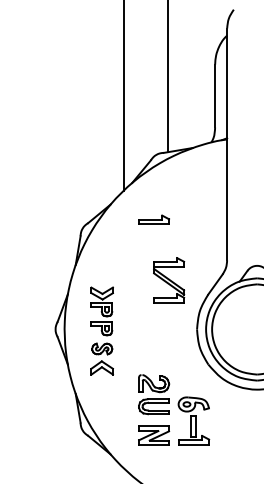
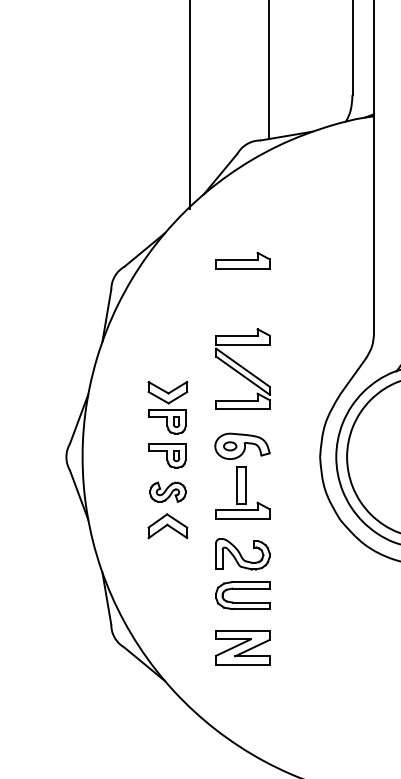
part: (169, 280) -> (243, 369), moved
part: (101, 330) -> (166, 458), moved
part: (193, 420) -> (241, 475), moved

